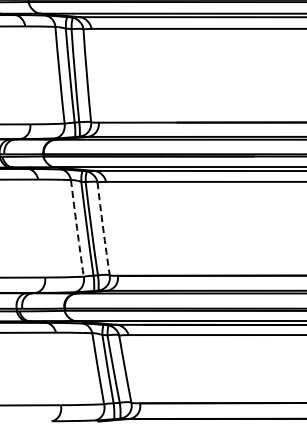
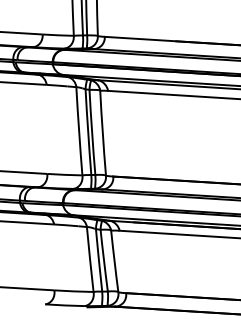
arc: (77, 228) -> (79, 131), dashed -> solid
arc: (103, 228) -> (103, 132), dashed -> solid

